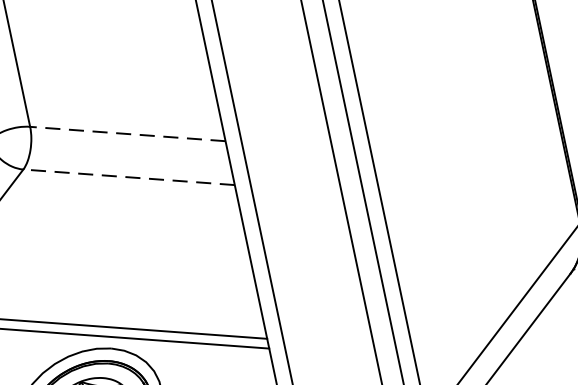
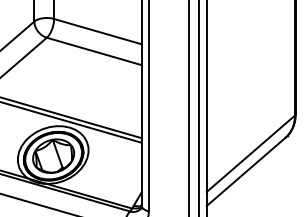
line: (127, 133) -> (97, 31), dashed -> solid
line: (127, 177) -> (93, 51), dashed -> solid

